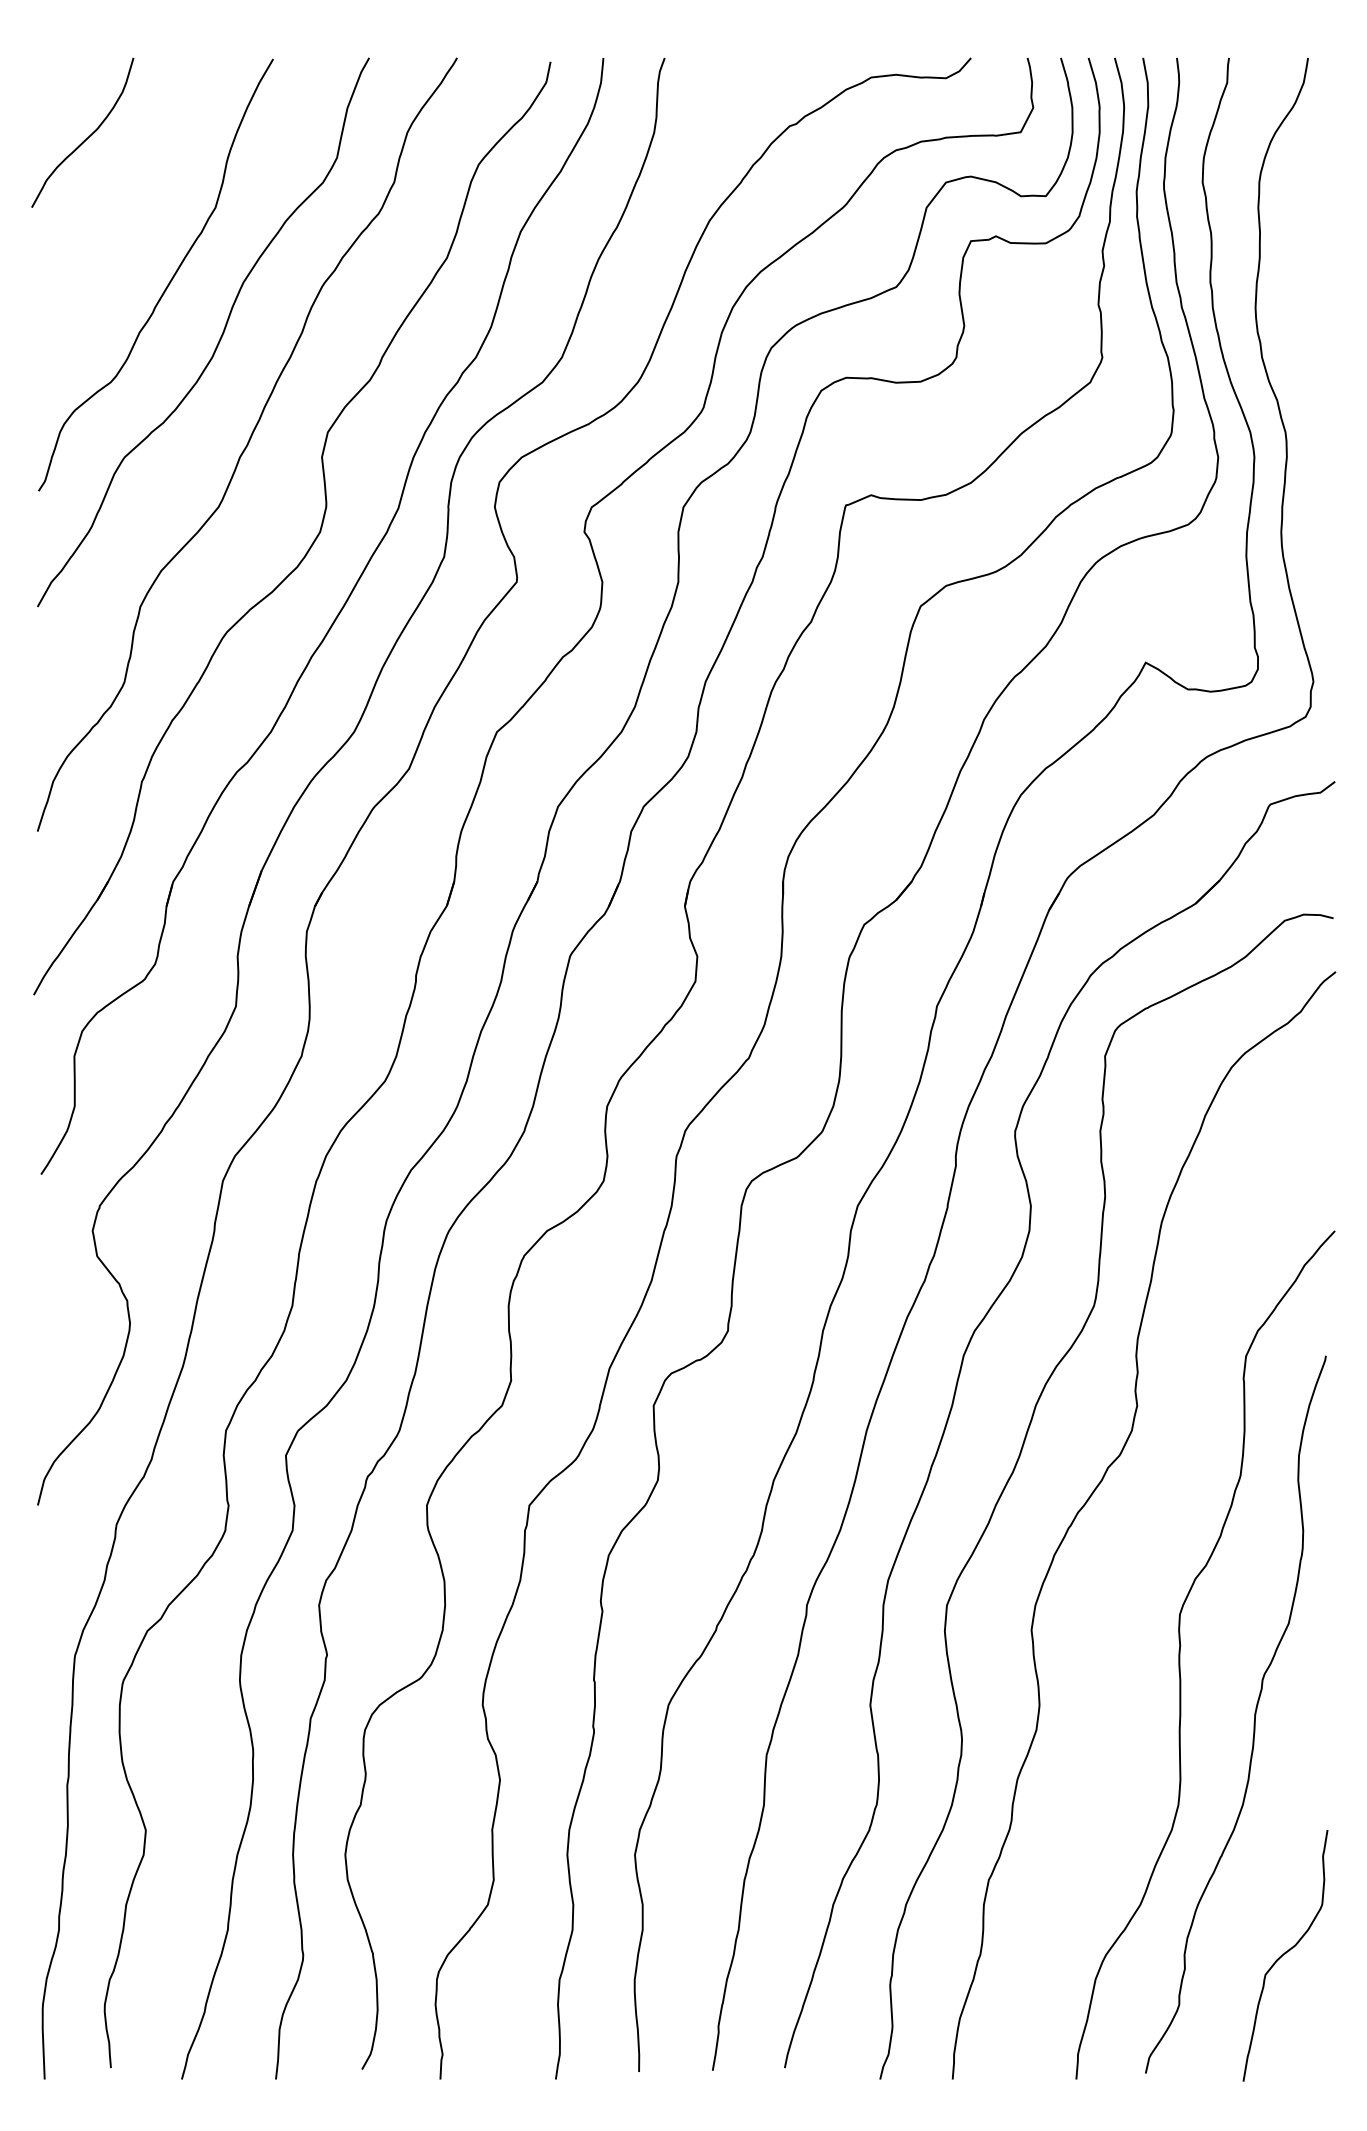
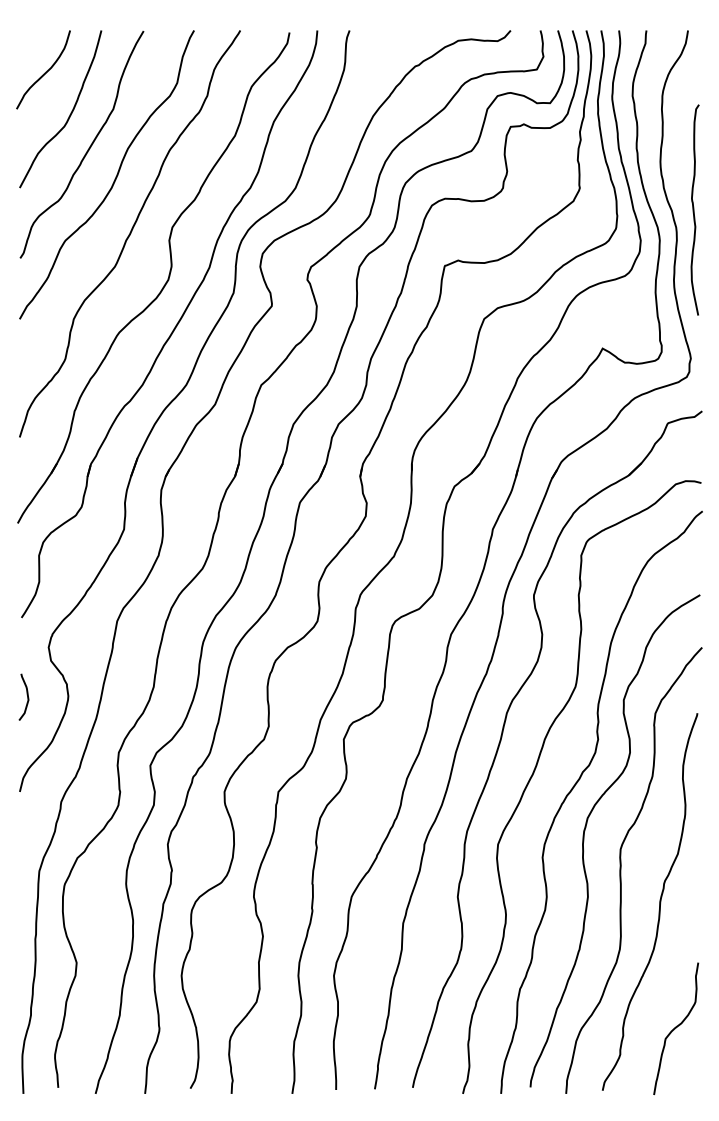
curve: (132, 217) -> (69, 114), added
curve: (1320, 398) -> (694, 209), added
curve: (50, 1320) -> (26, 694), added
curve: (1111, 1597) -> (584, 840), added

